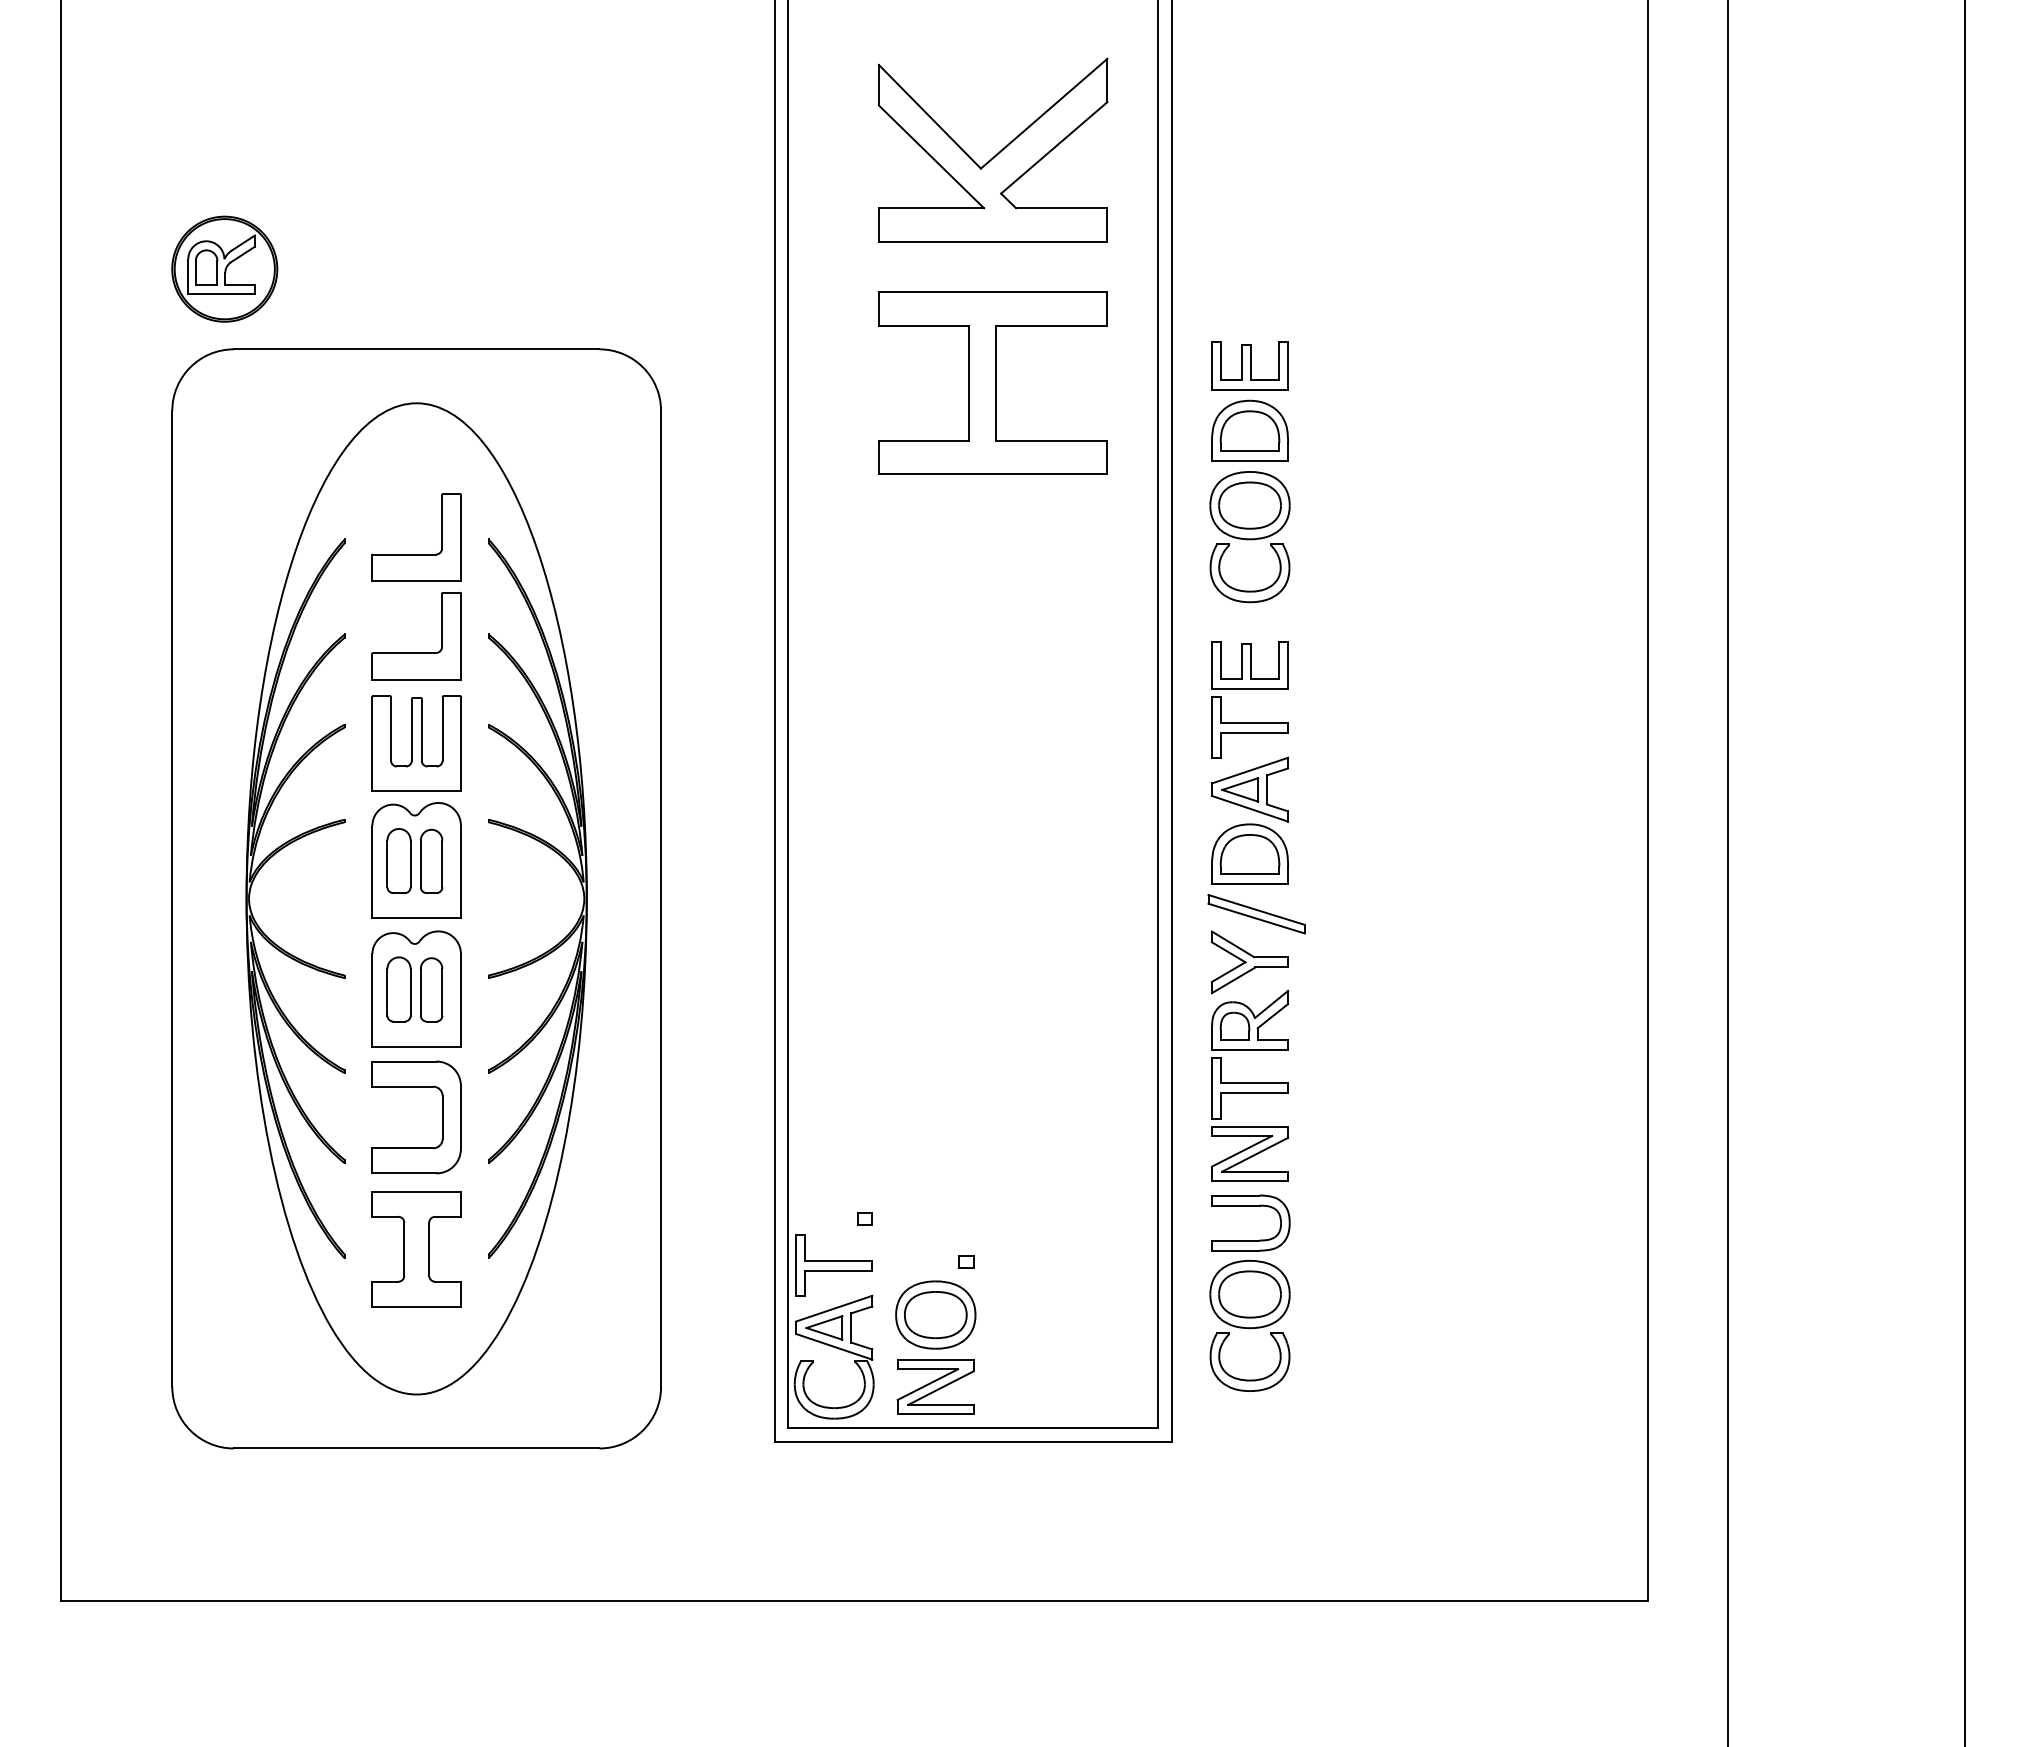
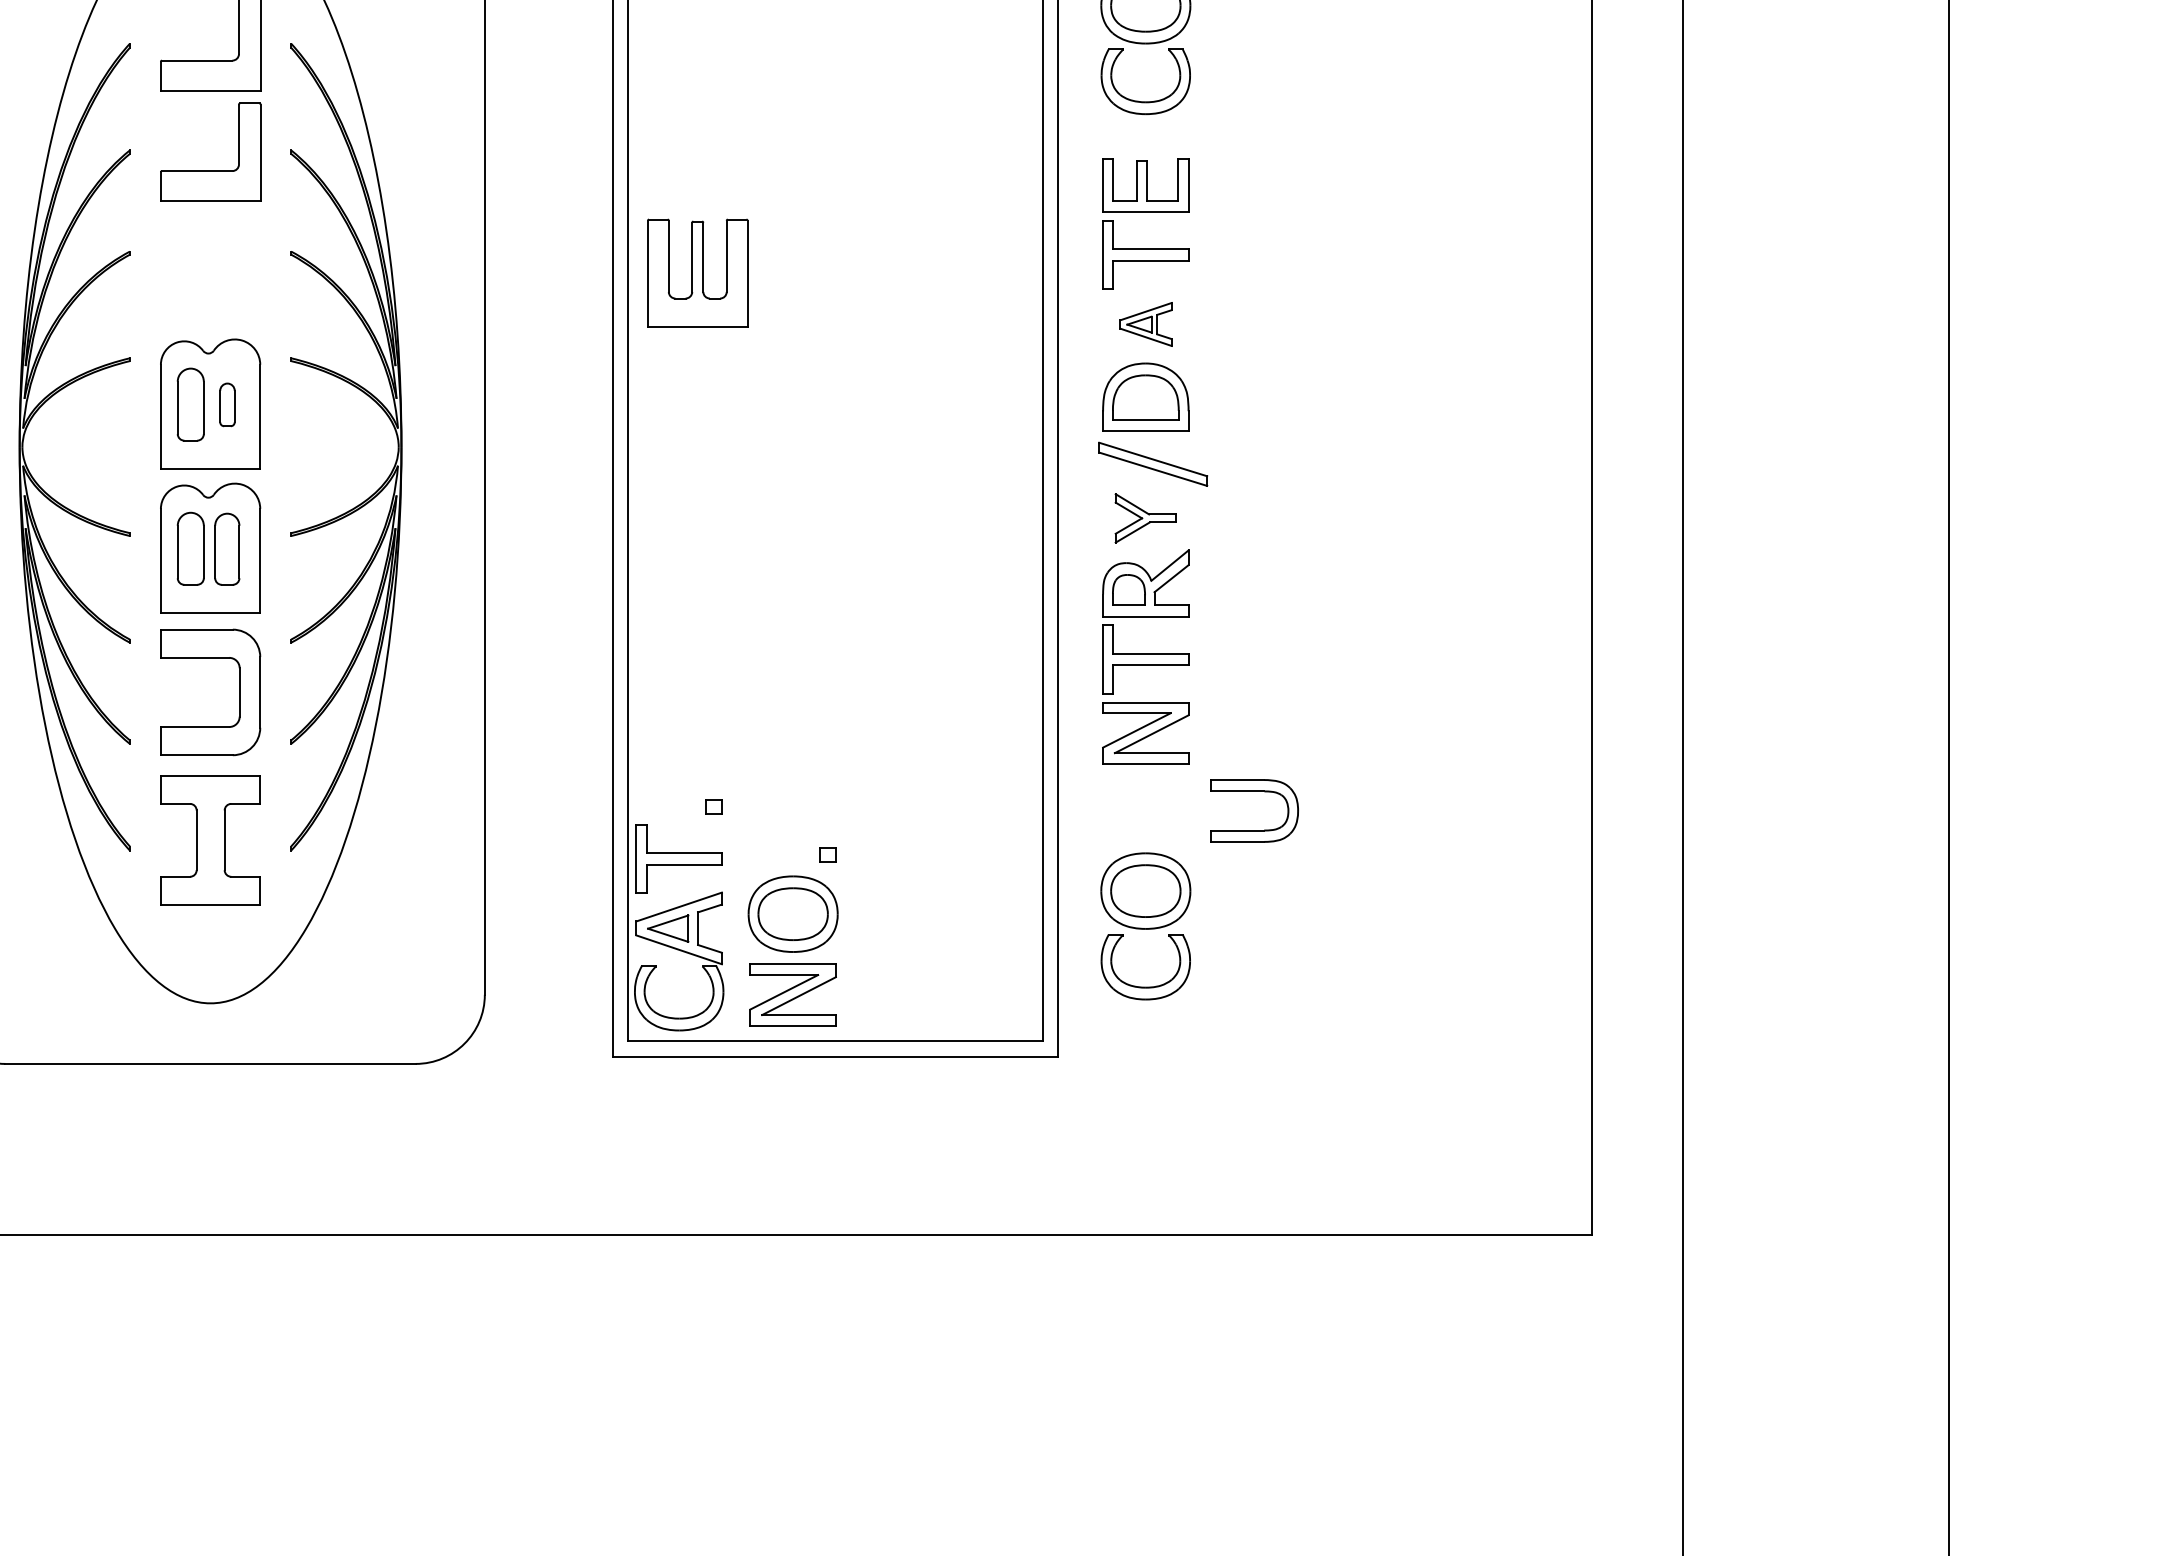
part: (416, 743) -> (697, 272), moved
part: (1250, 789) -> (1146, 324), size x0.6
part: (431, 860) -> (227, 404), size x0.6
part: (1249, 962) -> (1145, 518), size x0.7
part: (1250, 1206) -> (1254, 792), moved

